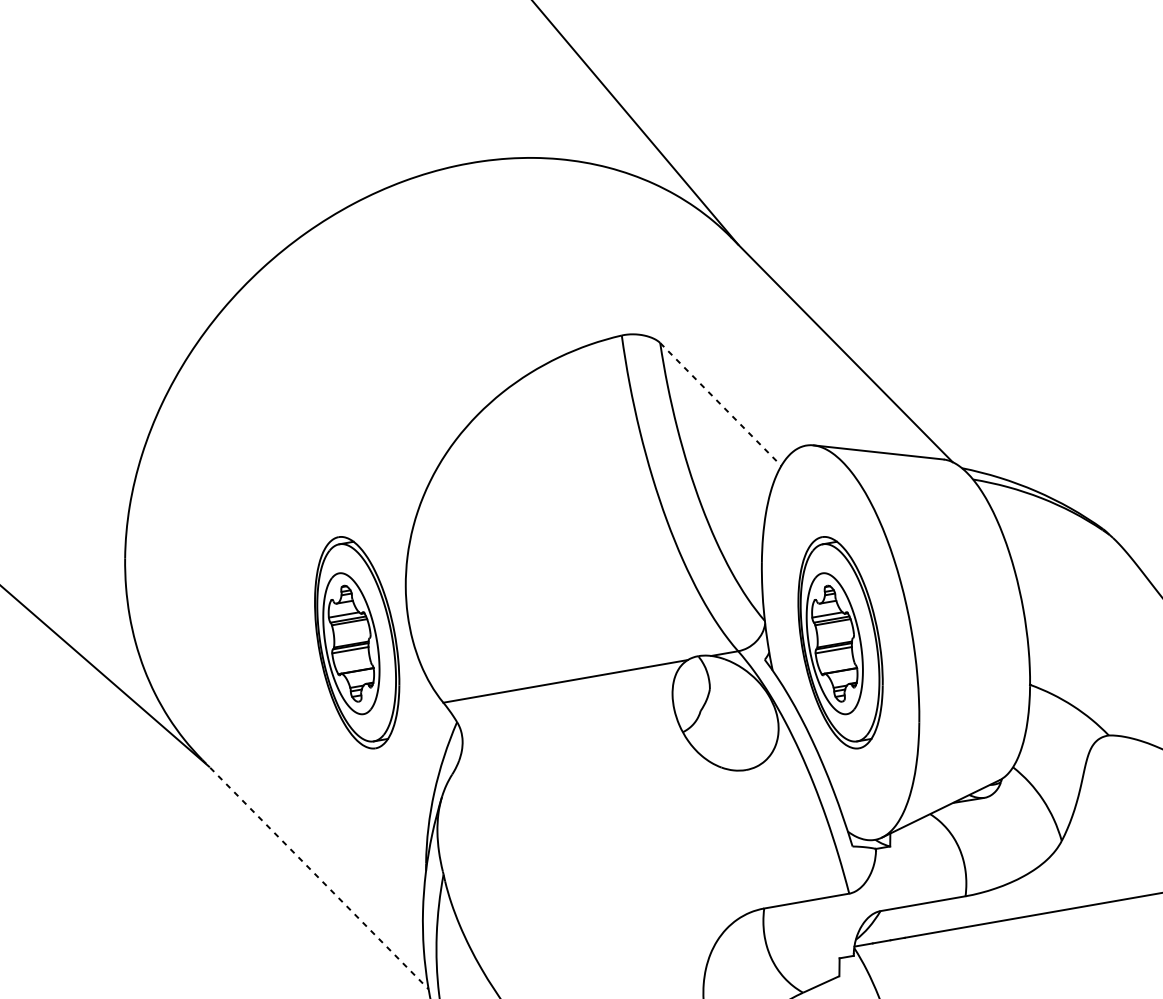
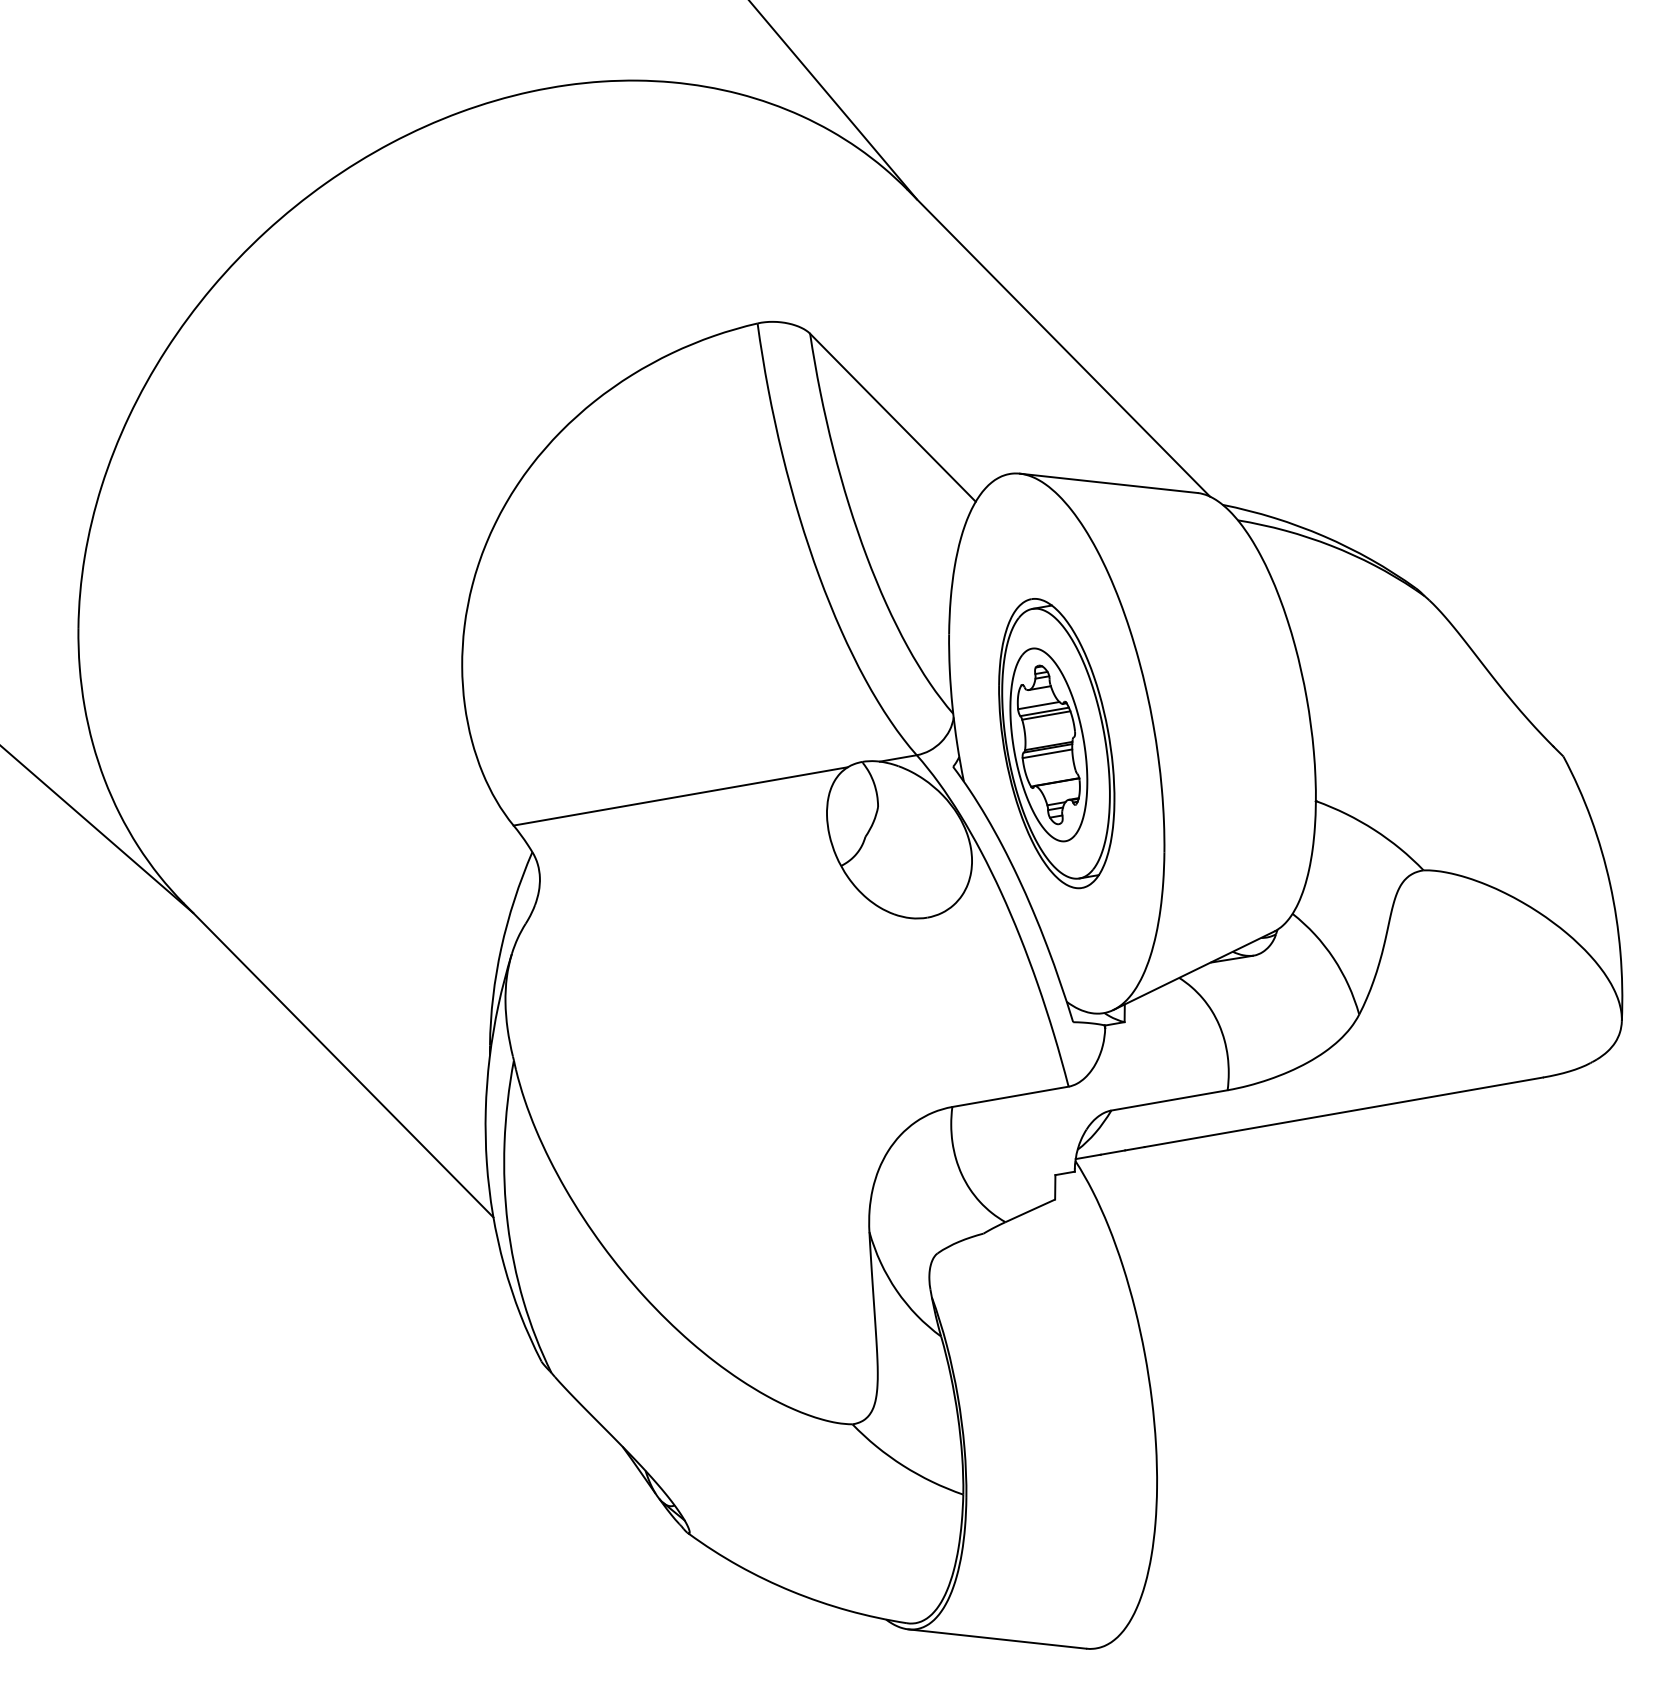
line: (720, 404) -> (892, 417), dashed -> solid
part: (357, 642) -> (395, 743), removed
line: (315, 874) -> (338, 1060), dashed -> solid

